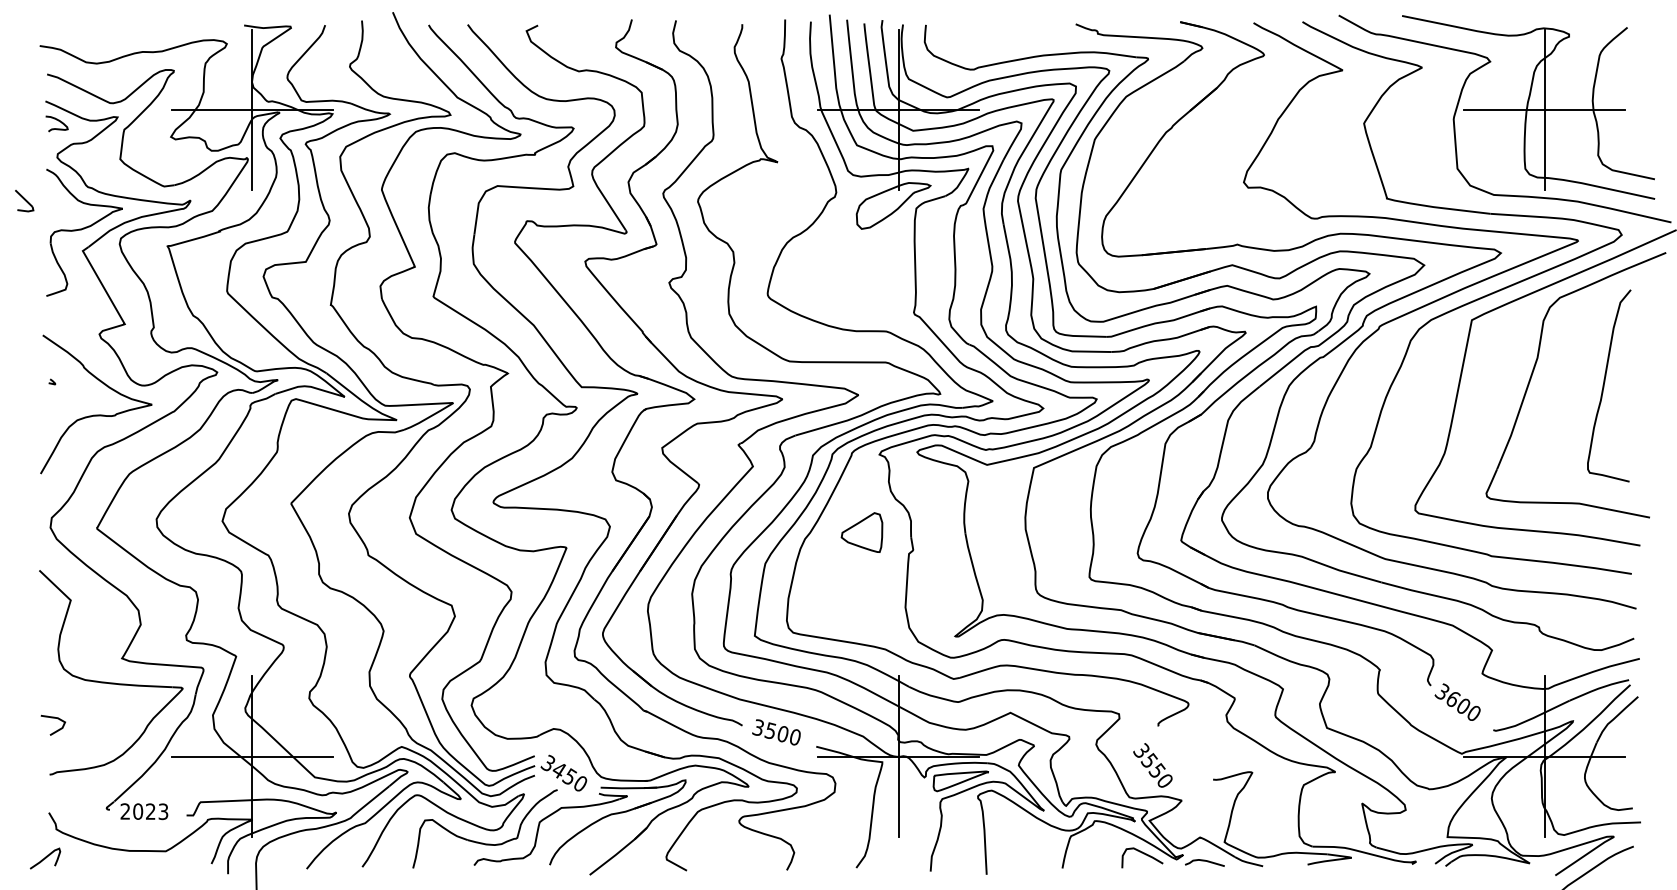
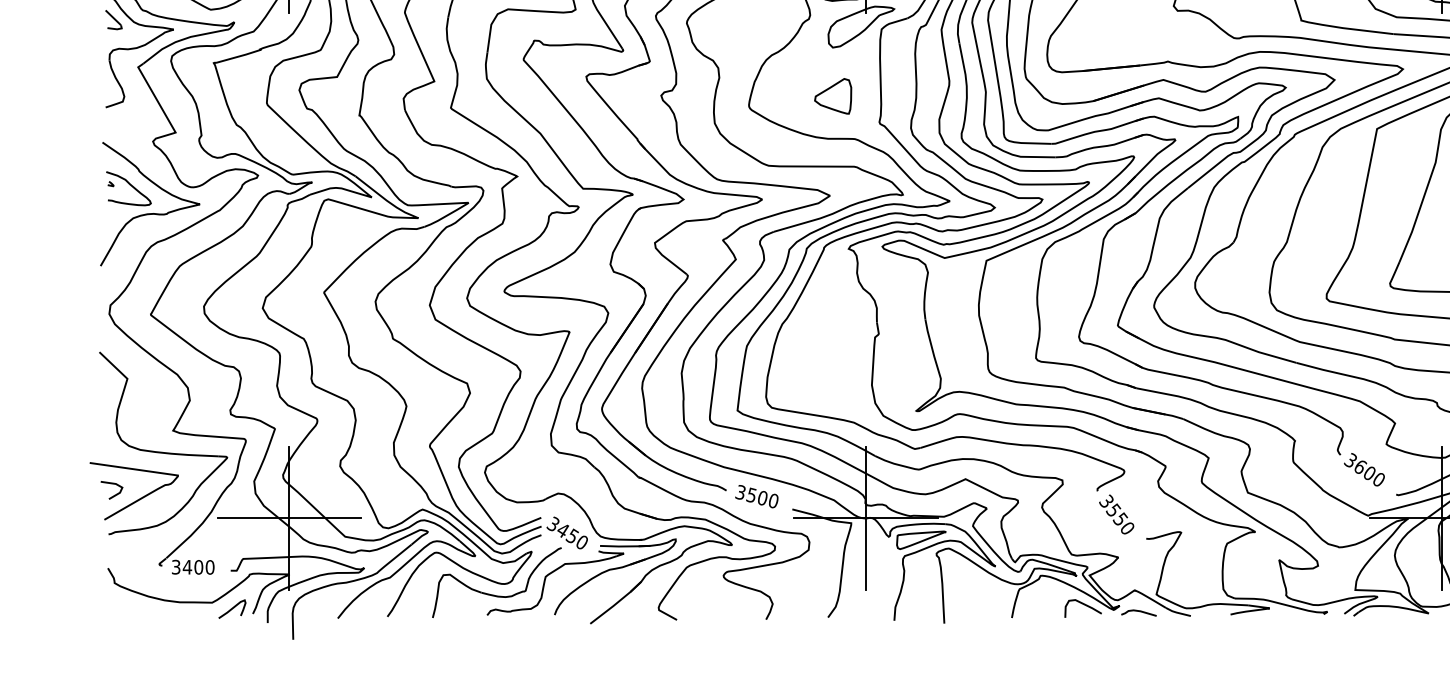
part: (24, 201) -> (113, 20), moved
curve: (74, 384) -> (130, 186), added
part: (861, 532) -> (832, 96), moved
curve: (85, 733) -> (140, 497), added
text: (1152, 765) -> (1116, 514), moved
text: (144, 811) -> (193, 567), 2023 -> 3400
curve: (45, 858) -> (232, 609), moved

